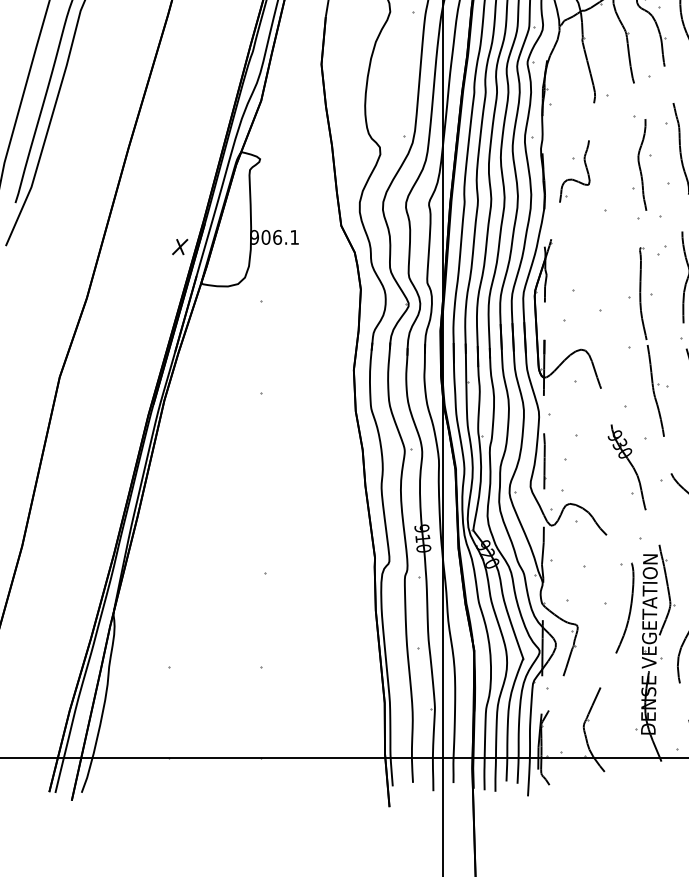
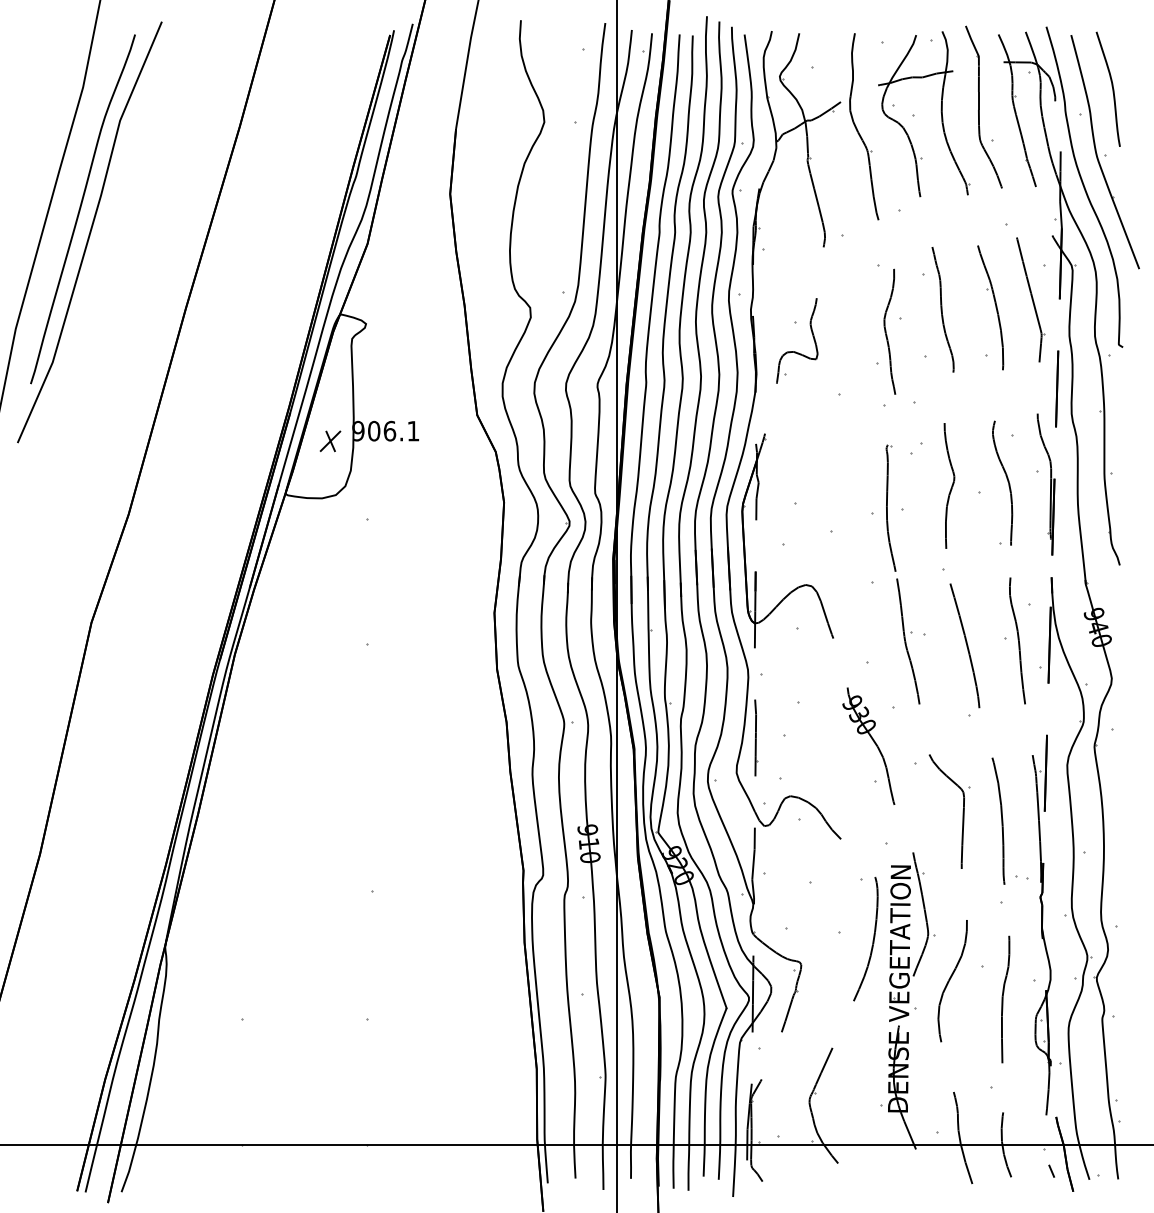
part: (180, 247) -> (330, 441), moved

